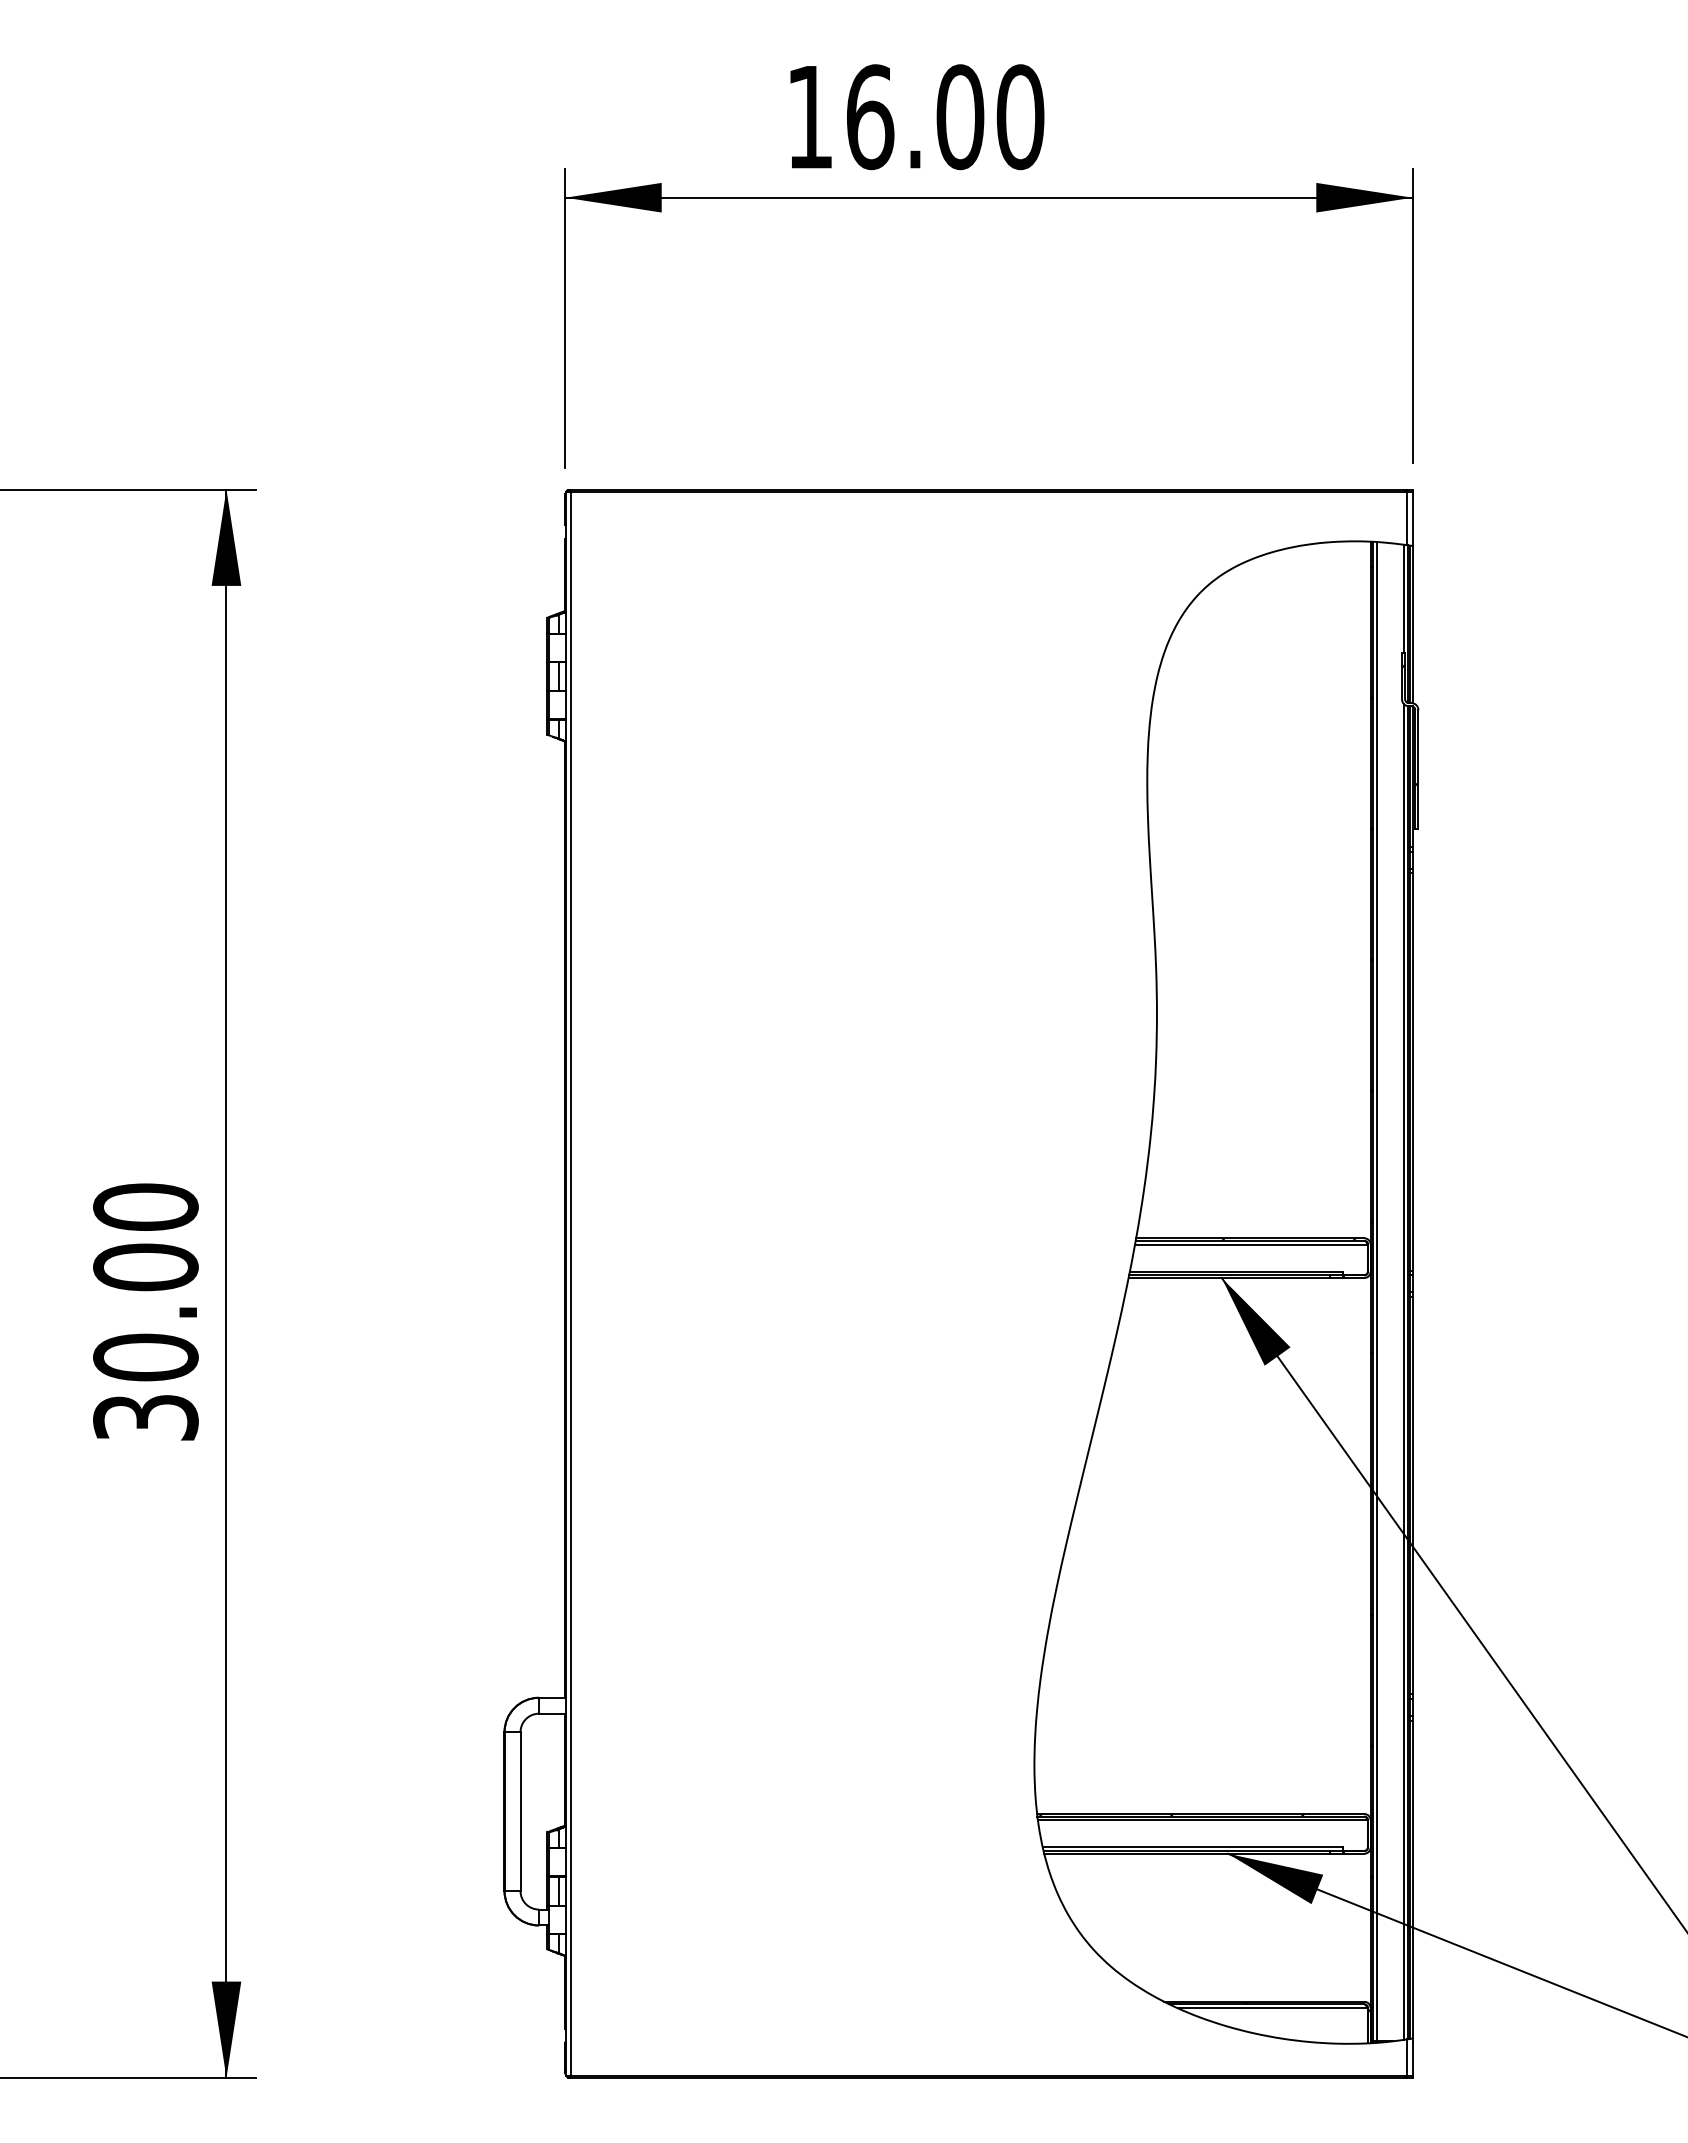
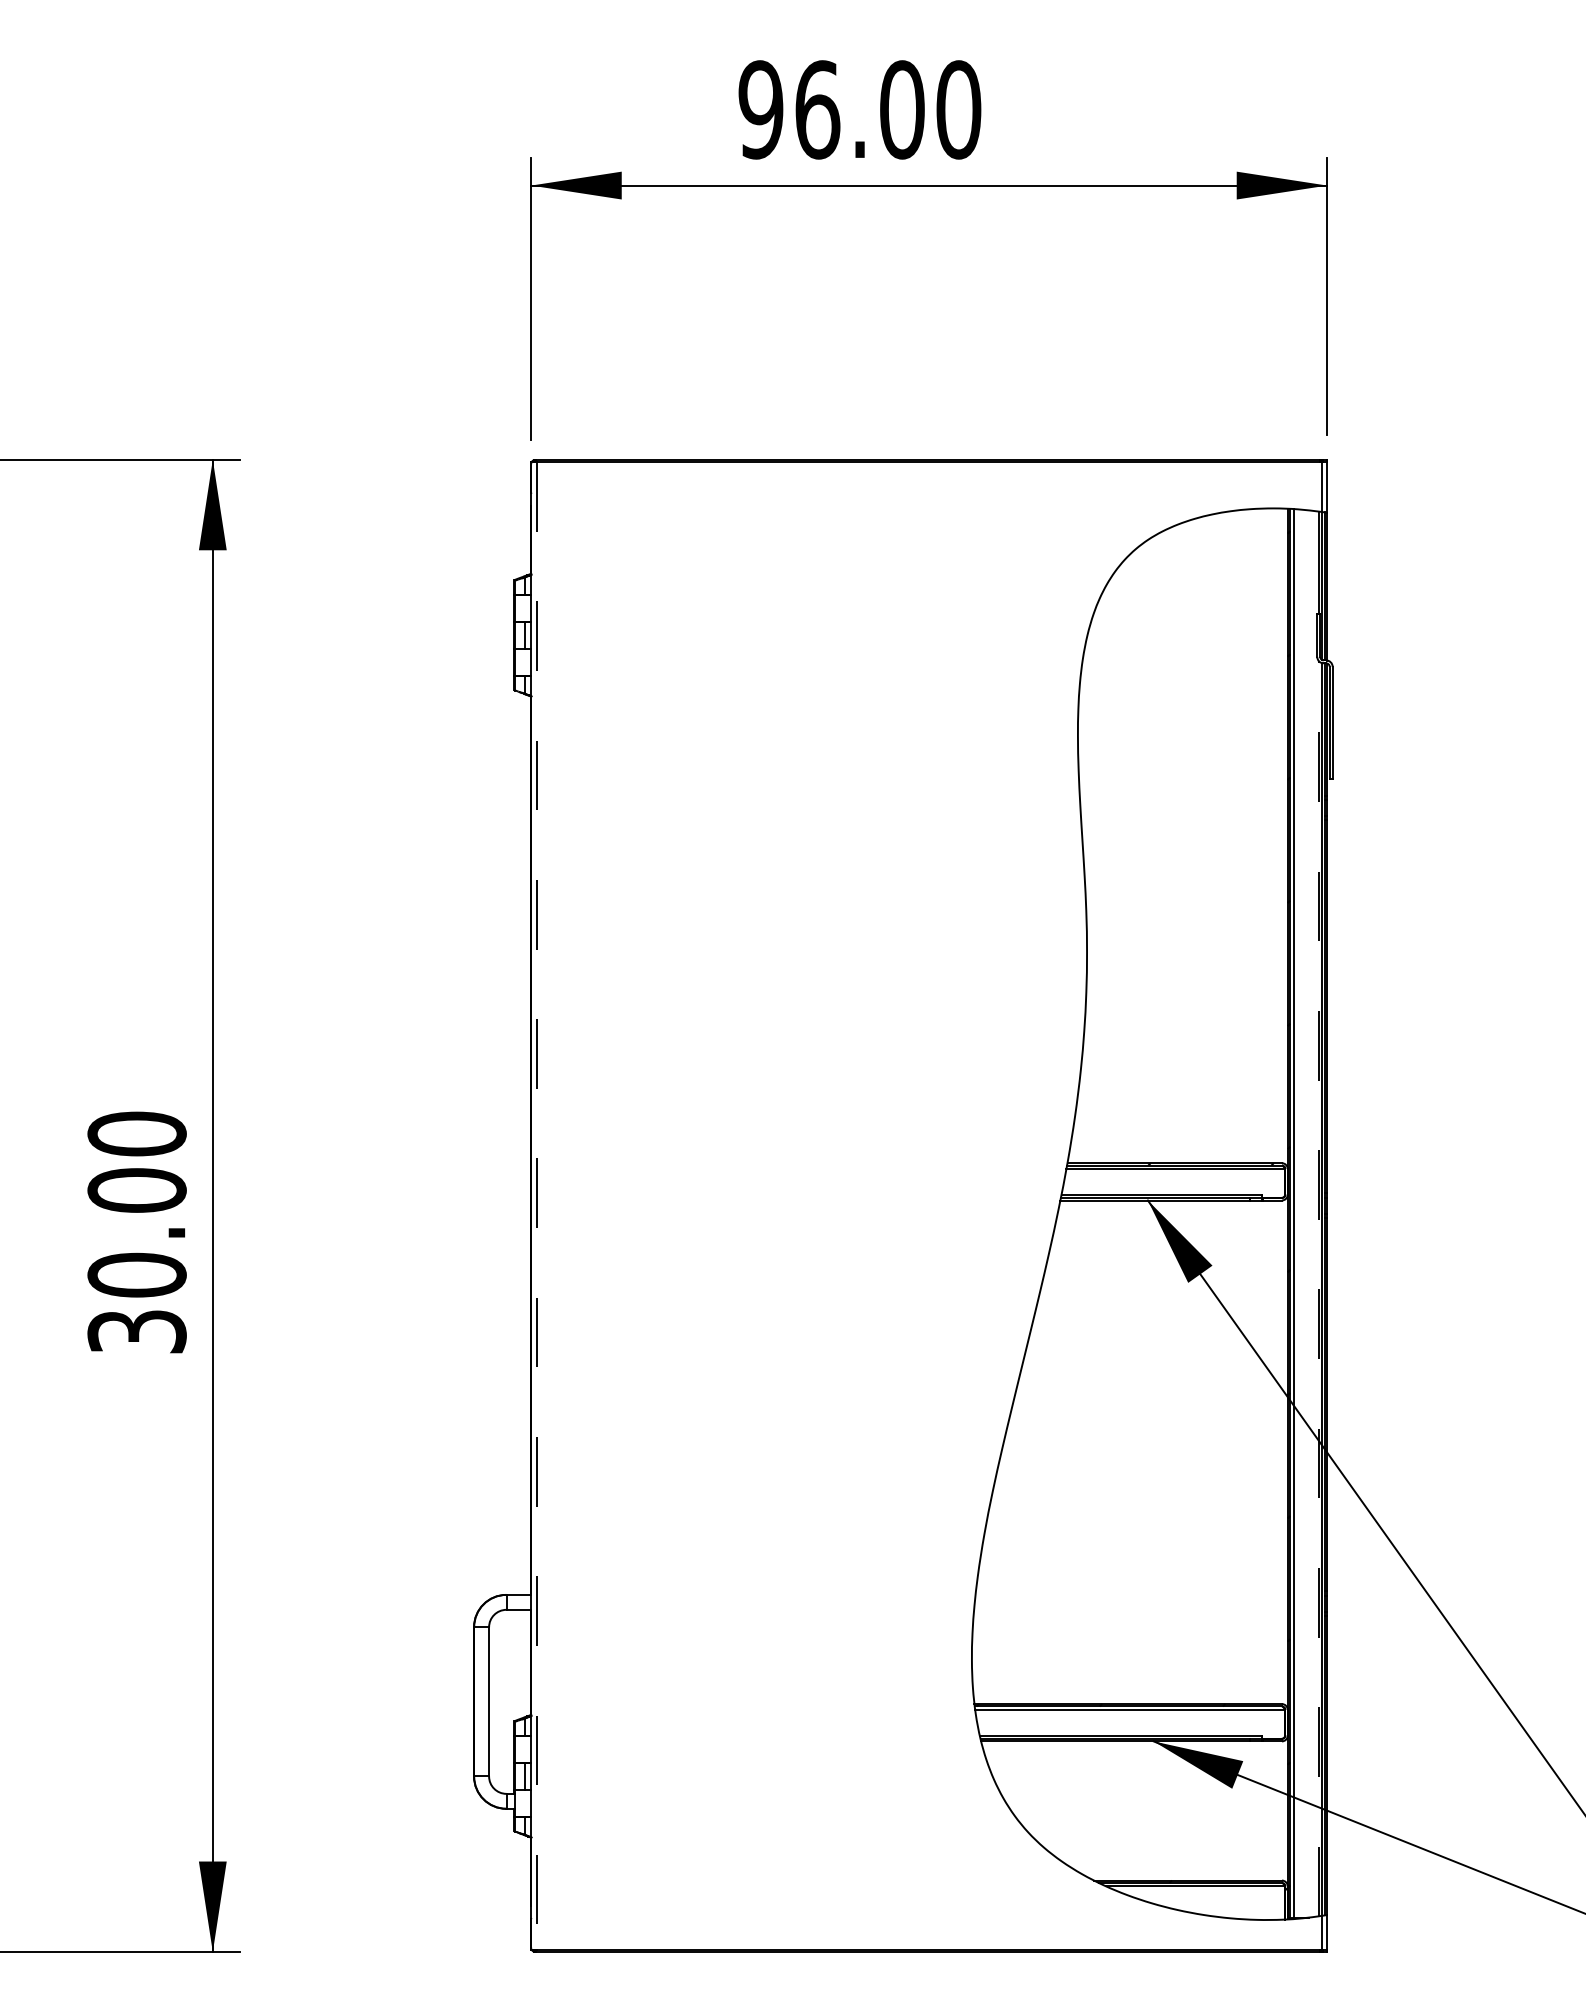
text: (809, 117) -> (760, 110), 16.00 -> 96.00
hatch: (1410, 724) -> (1325, 680), removed
line: (571, 1283) -> (536, 1205), solid -> dashed
line: (1403, 1371) -> (1318, 1288), solid -> dashed

